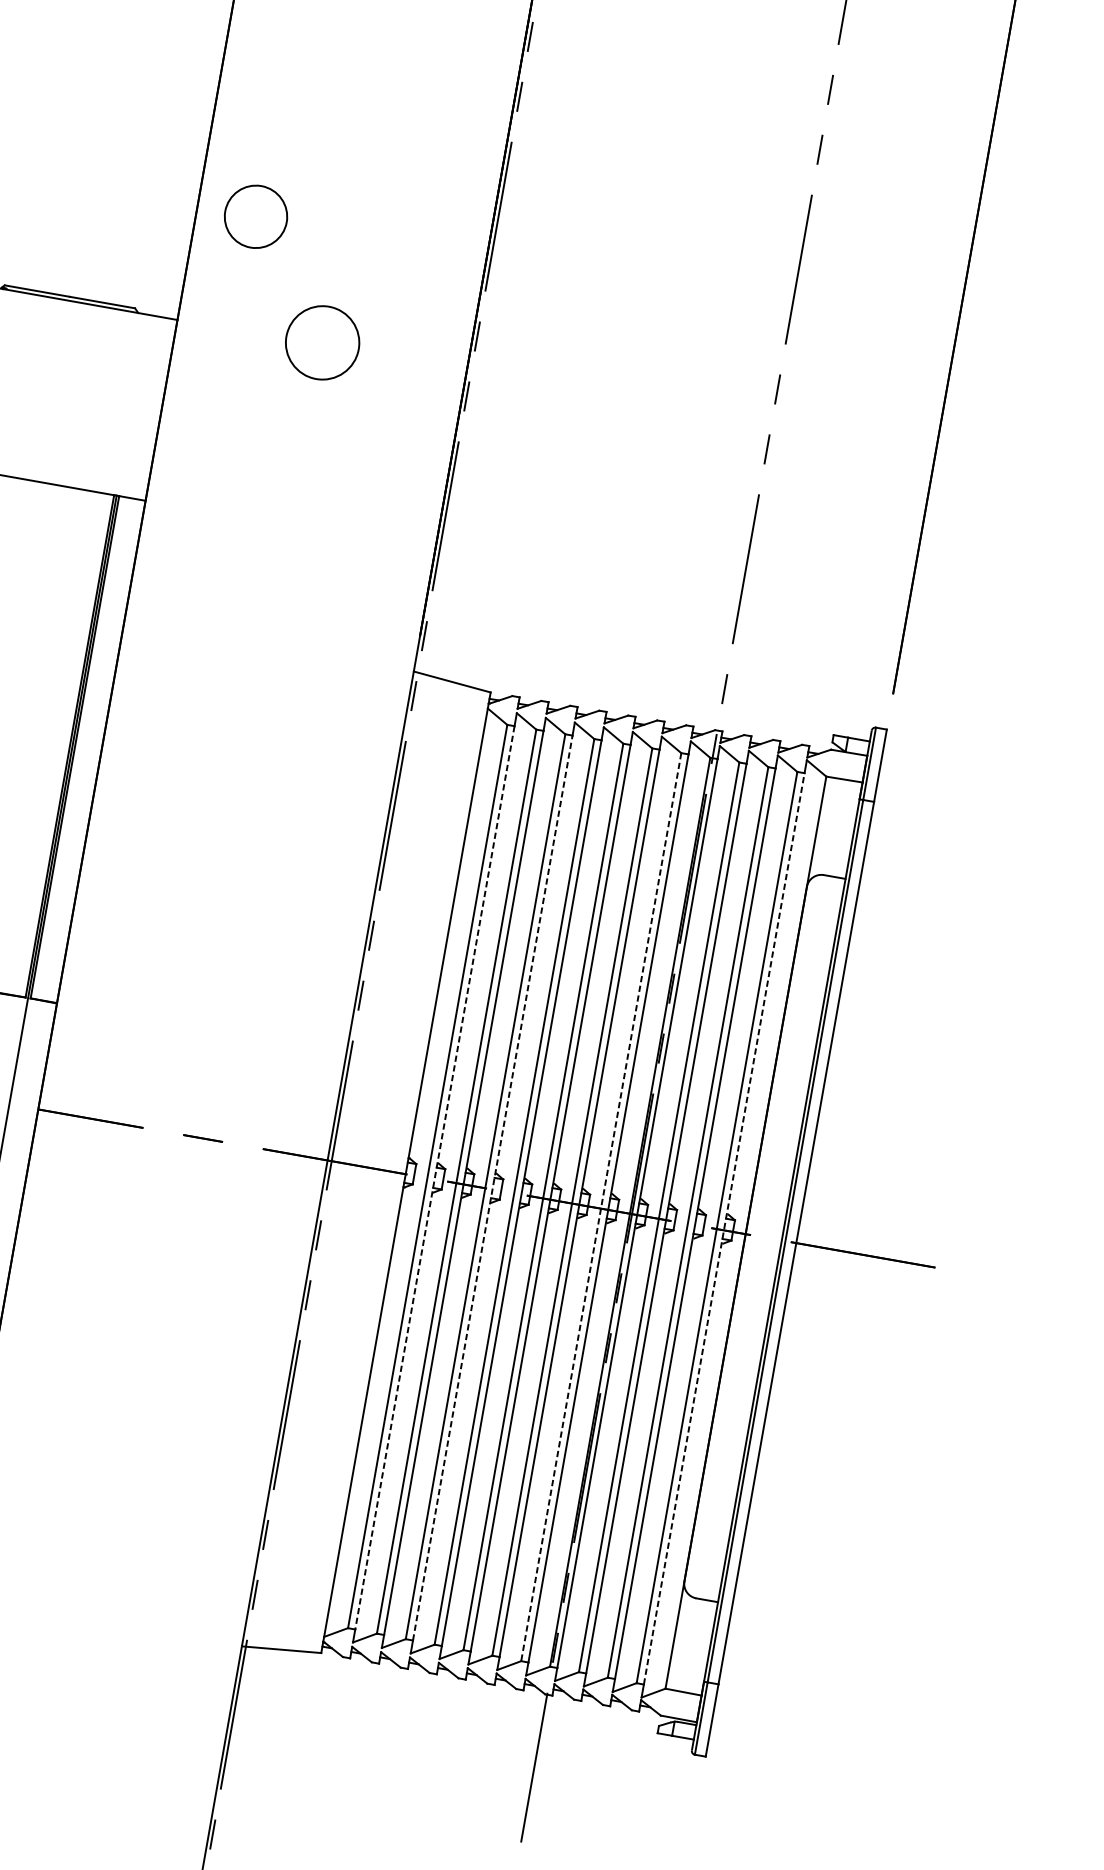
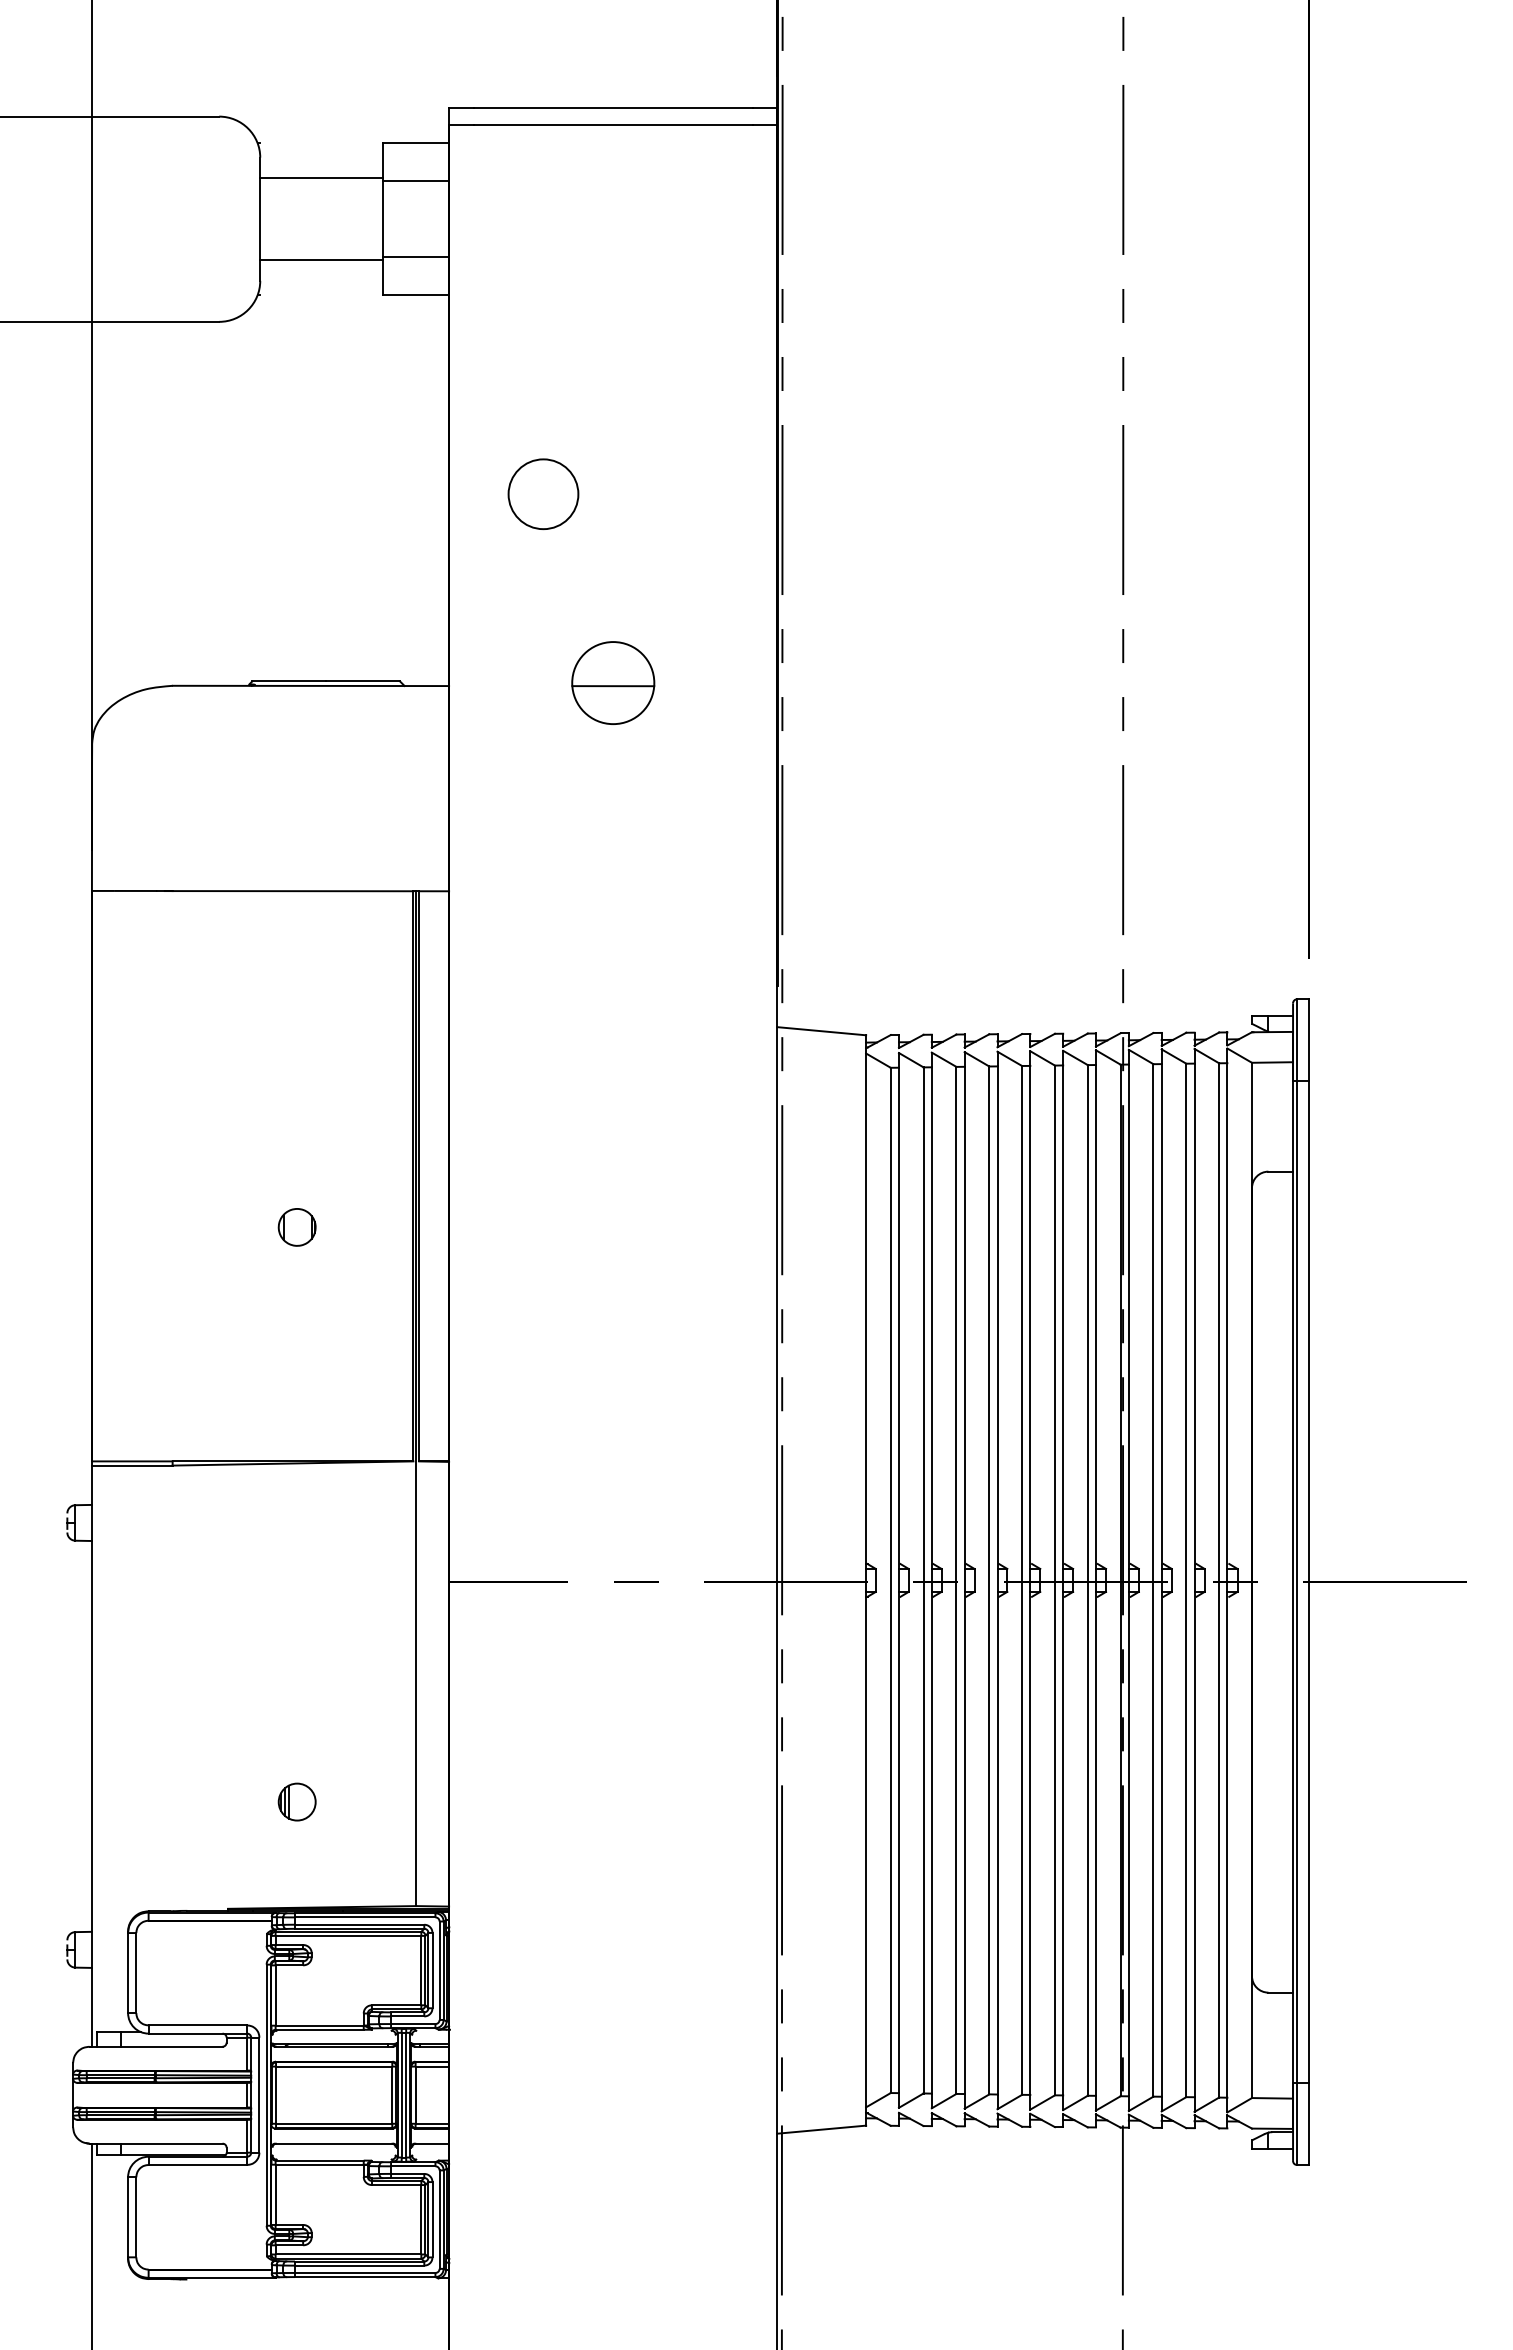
circle: (256, 216) -> (543, 493), moved
line: (322, 345) -> (613, 686), added
line: (434, 1177) -> (898, 1580), dashed -> solid
line: (492, 1188) -> (964, 1580), dashed -> solid
line: (601, 1207) -> (1087, 1580), dashed -> solid
line: (724, 1228) -> (1227, 1579), dashed -> solid

